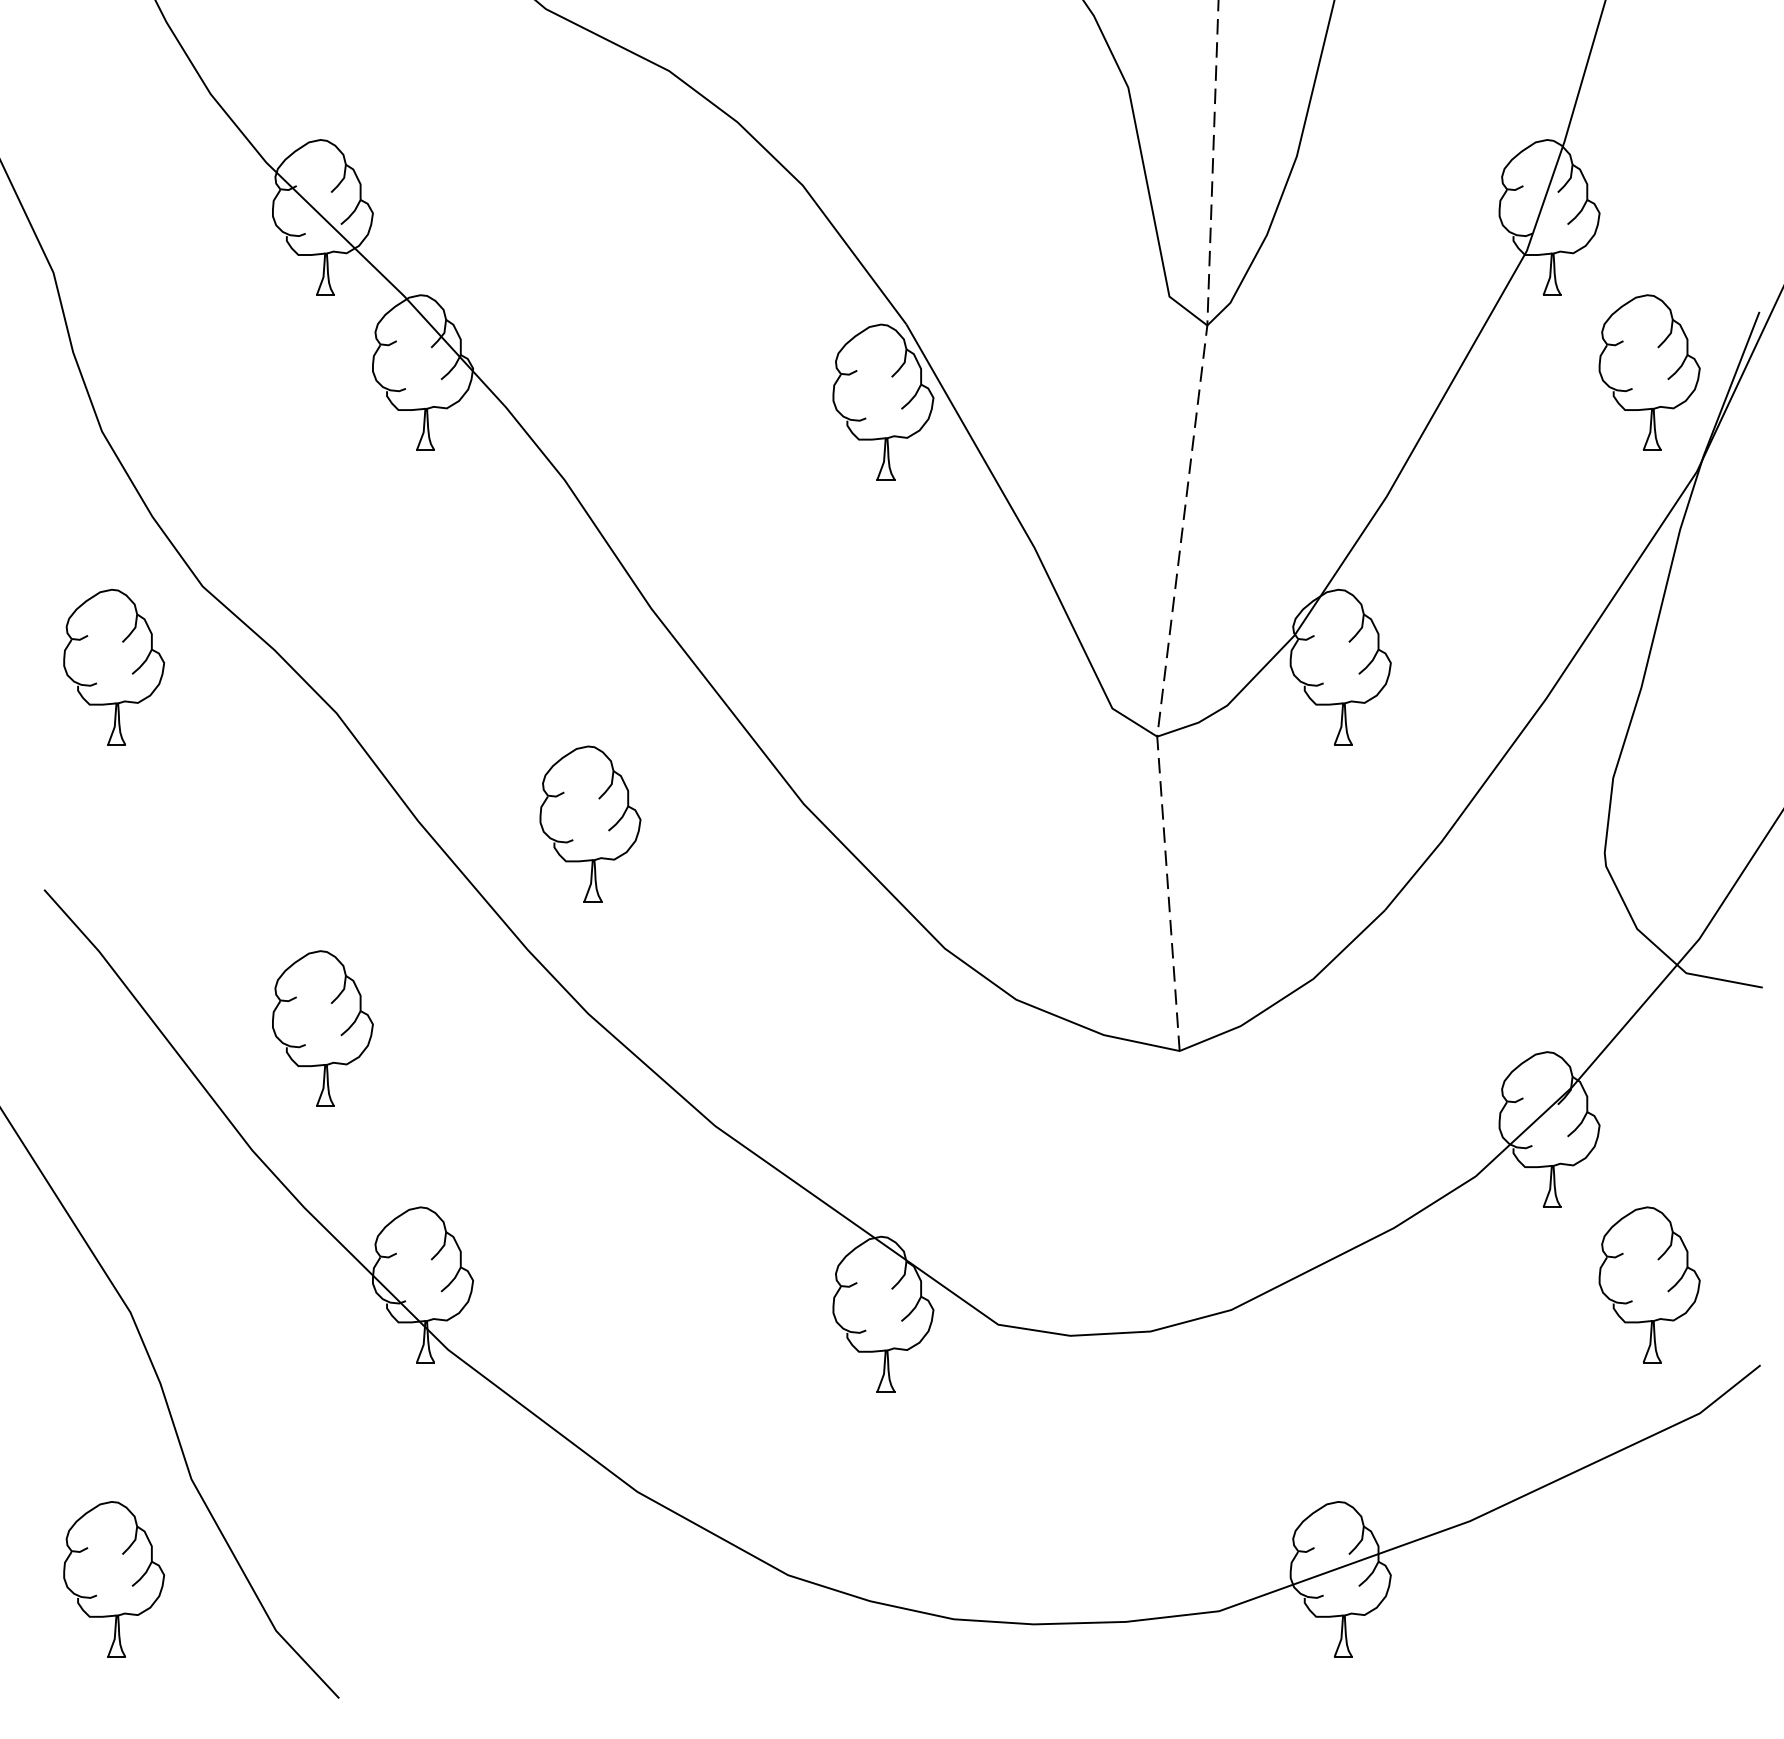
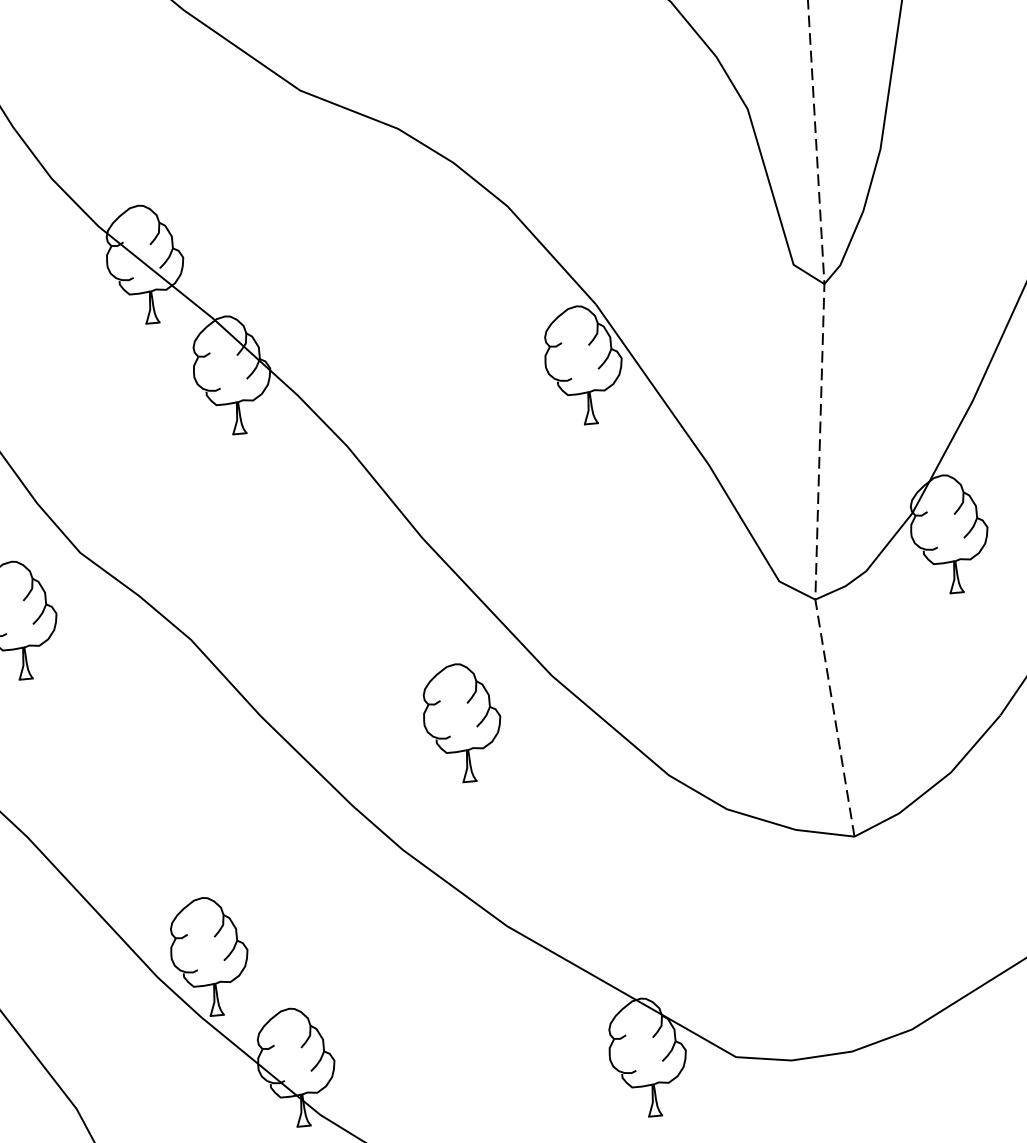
part: (590, 823) -> (462, 722), moved
part: (322, 1028) -> (209, 956), moved

